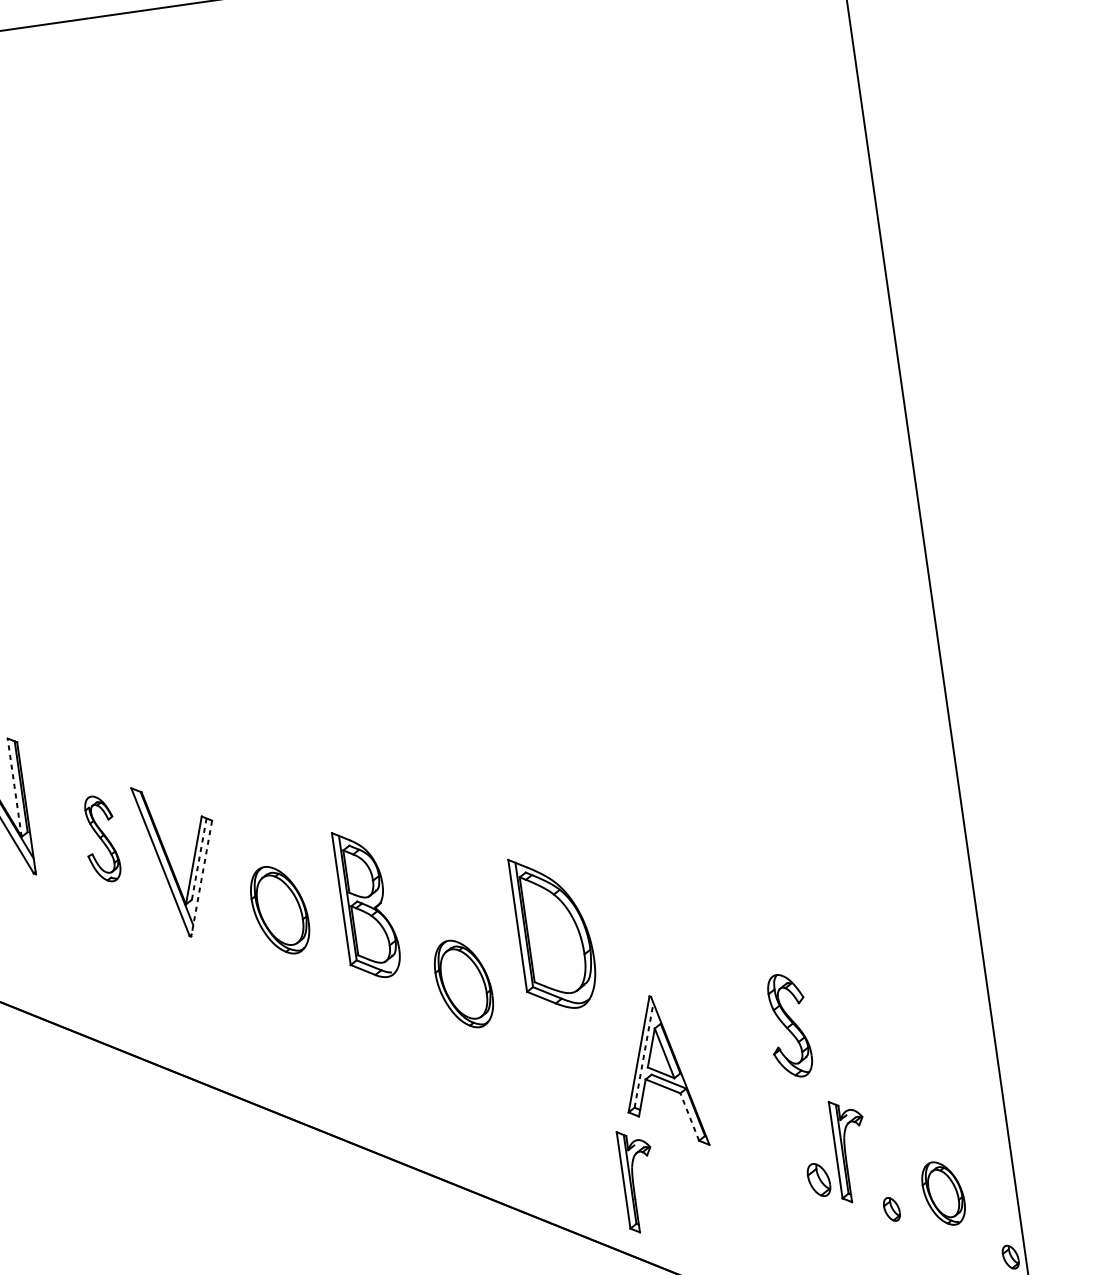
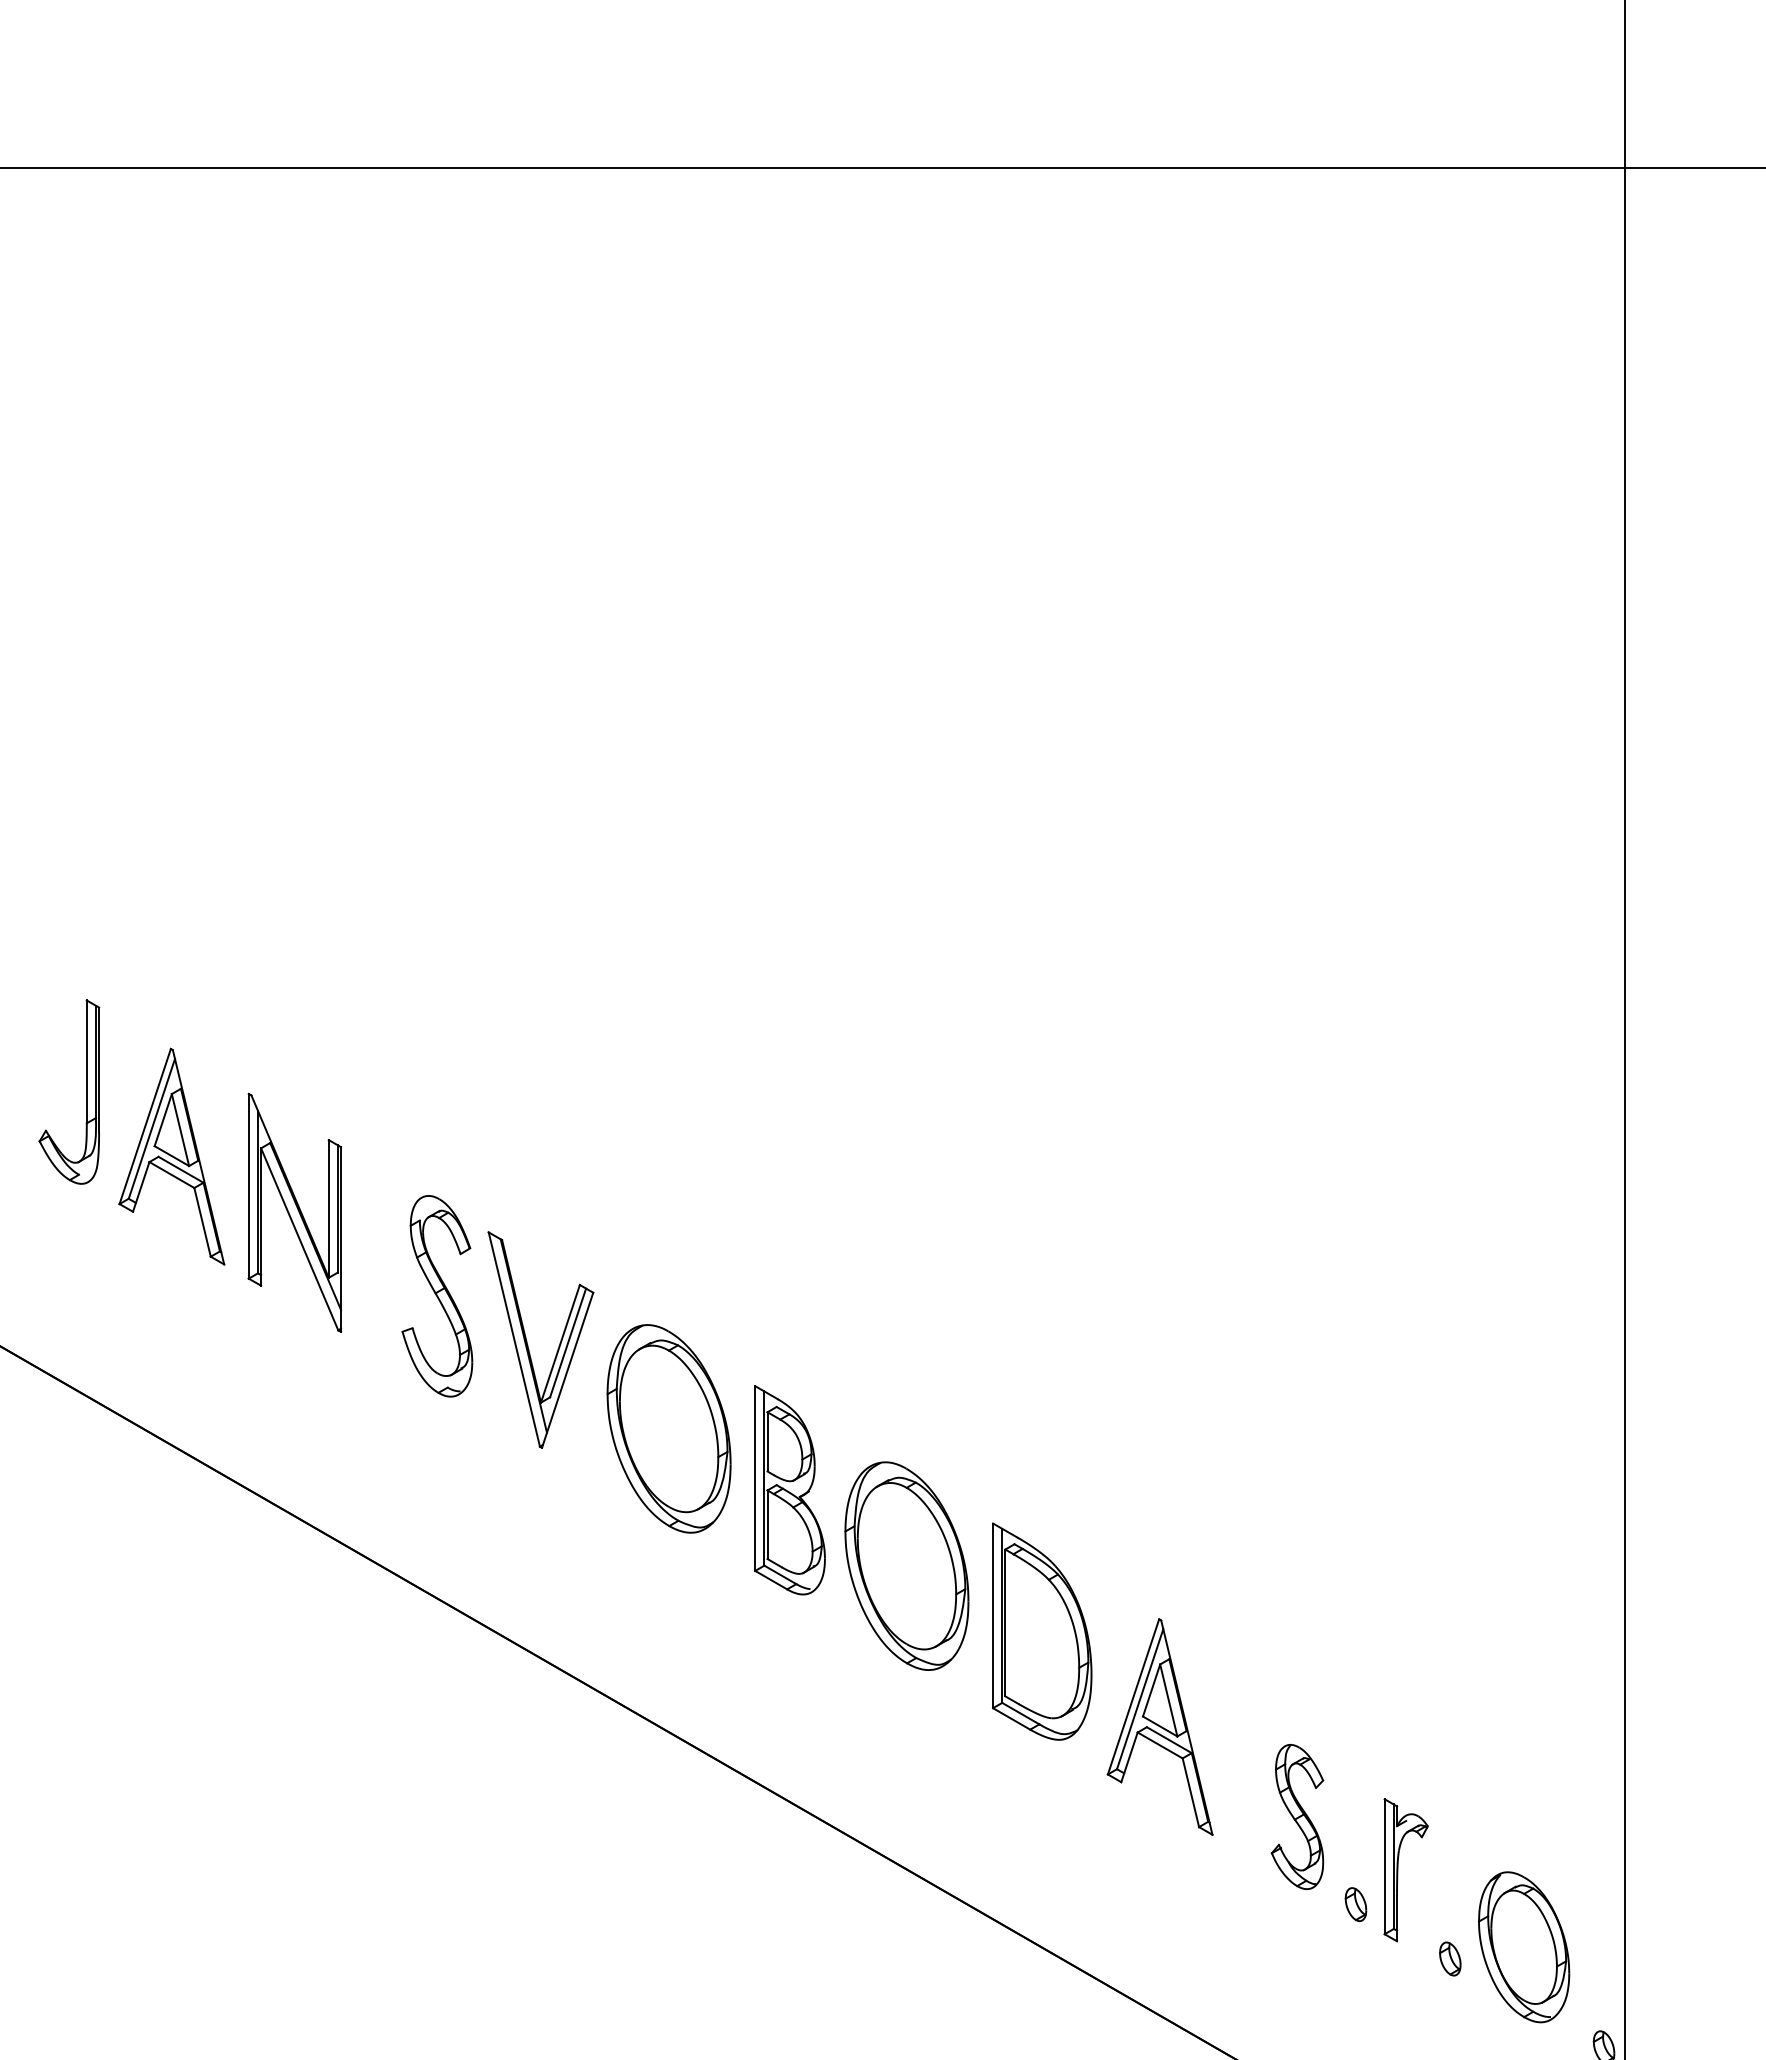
line: (14, 787) -> (328, 1208), dashed -> solid
part: (101, 839) -> (437, 1296), size x1.67
line: (199, 858) -> (568, 1342), dashed -> solid
line: (201, 878) -> (567, 1370), dashed -> solid
part: (366, 904) -> (789, 1490), moved
part: (279, 909) -> (668, 1428), size x1.67
part: (554, 932) -> (1042, 1631), moved
part: (463, 983) -> (906, 1565), size x1.67
part: (788, 1025) -> (1297, 1816), moved
line: (644, 1055) -> (1140, 1699), dashed -> solid
line: (689, 1116) -> (1190, 1792), dashed -> solid
part: (818, 1180) -> (1355, 1904), size x0.71
part: (633, 1181) -> (1101, 1870), removed
part: (943, 1193) -> (1524, 1947), size x1.67

